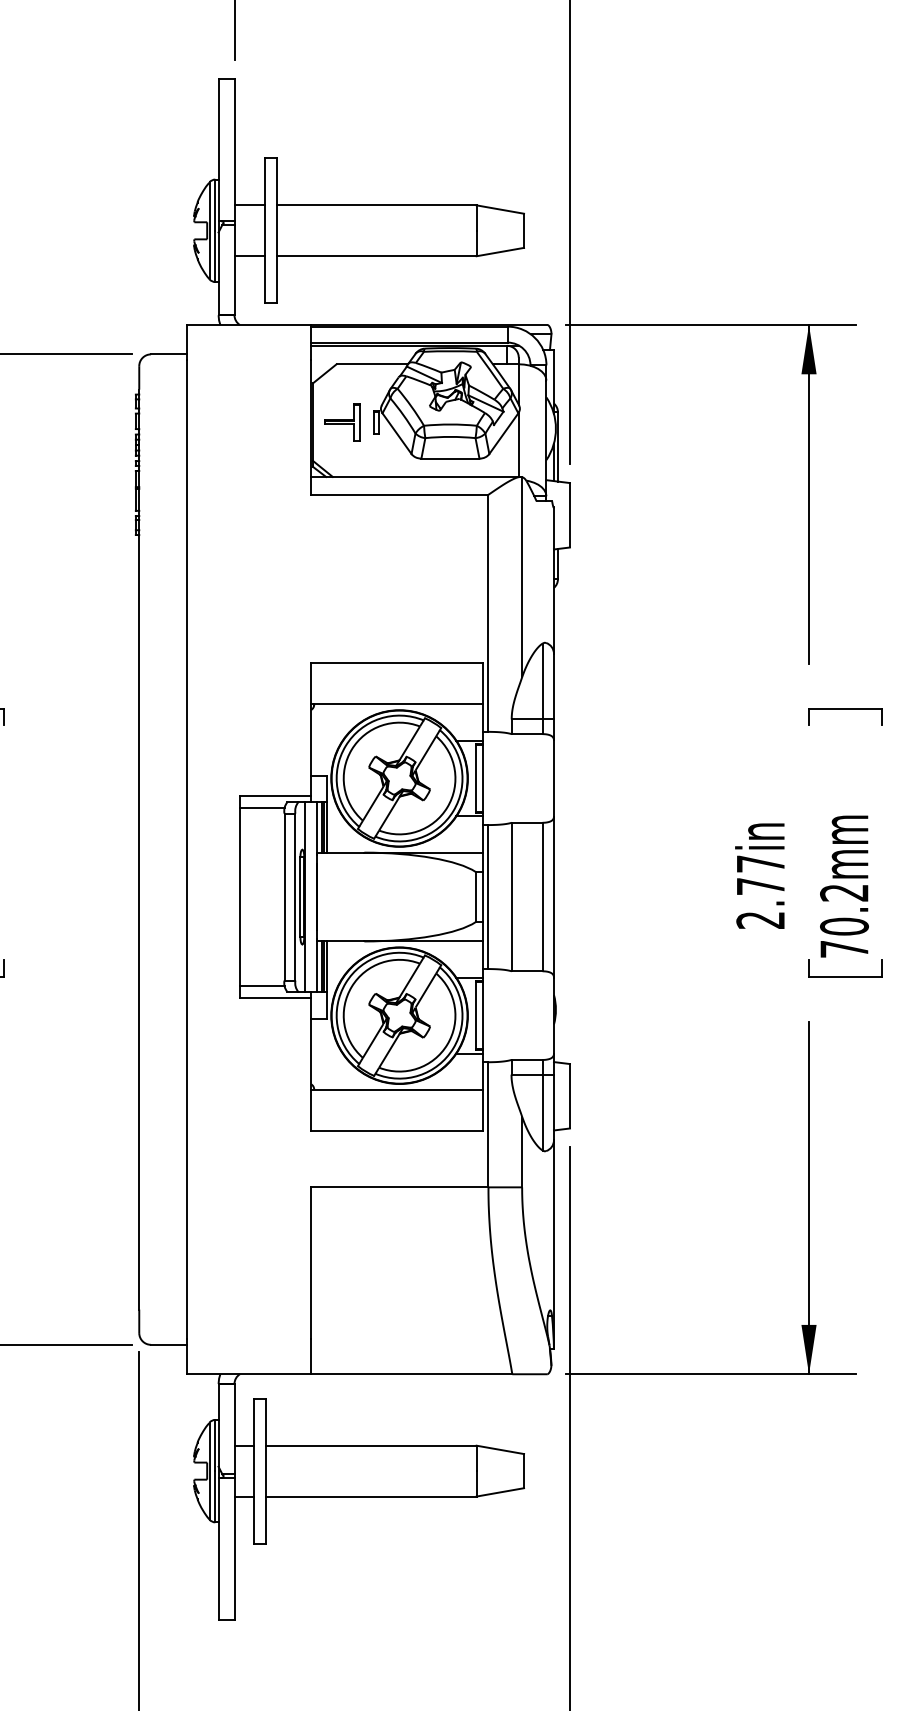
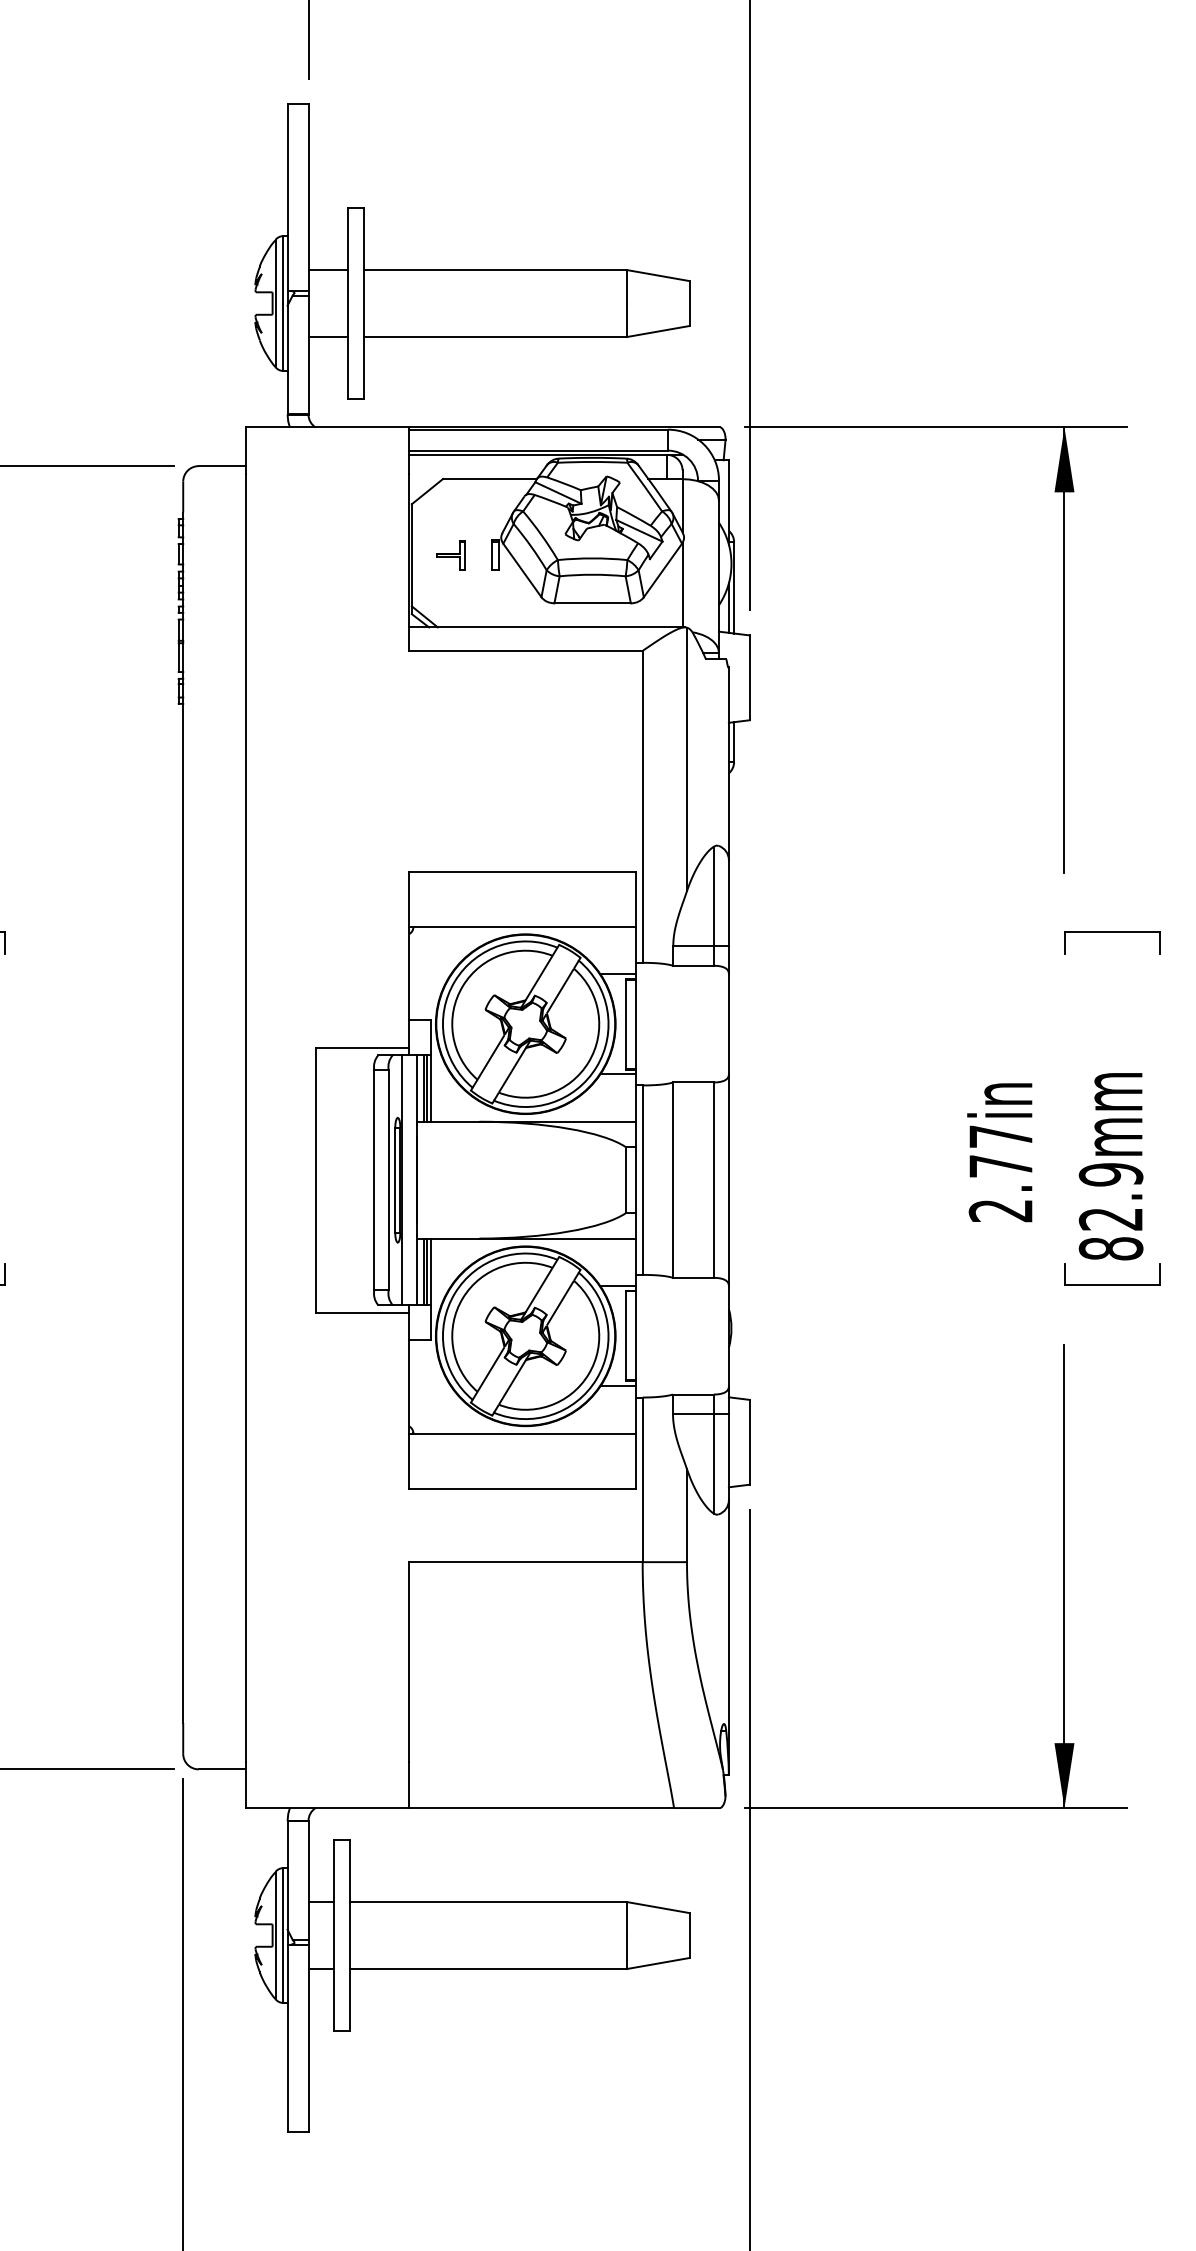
part: (342, 422) -> (450, 555), size x0.6
line: (262, 808) -> (345, 1063), removed
text: (844, 920) -> (1110, 1211), 70.2mm -> 82.9mm
line: (262, 986) -> (345, 1297), removed

